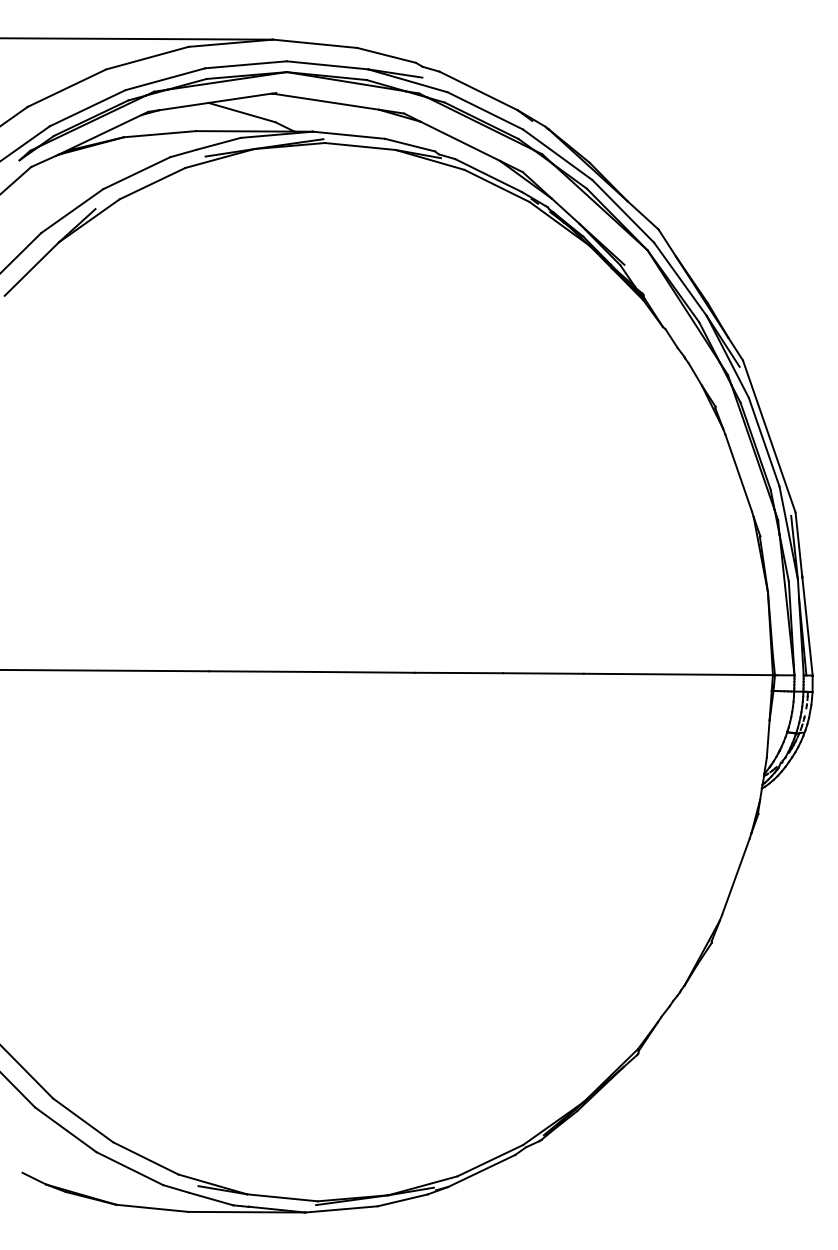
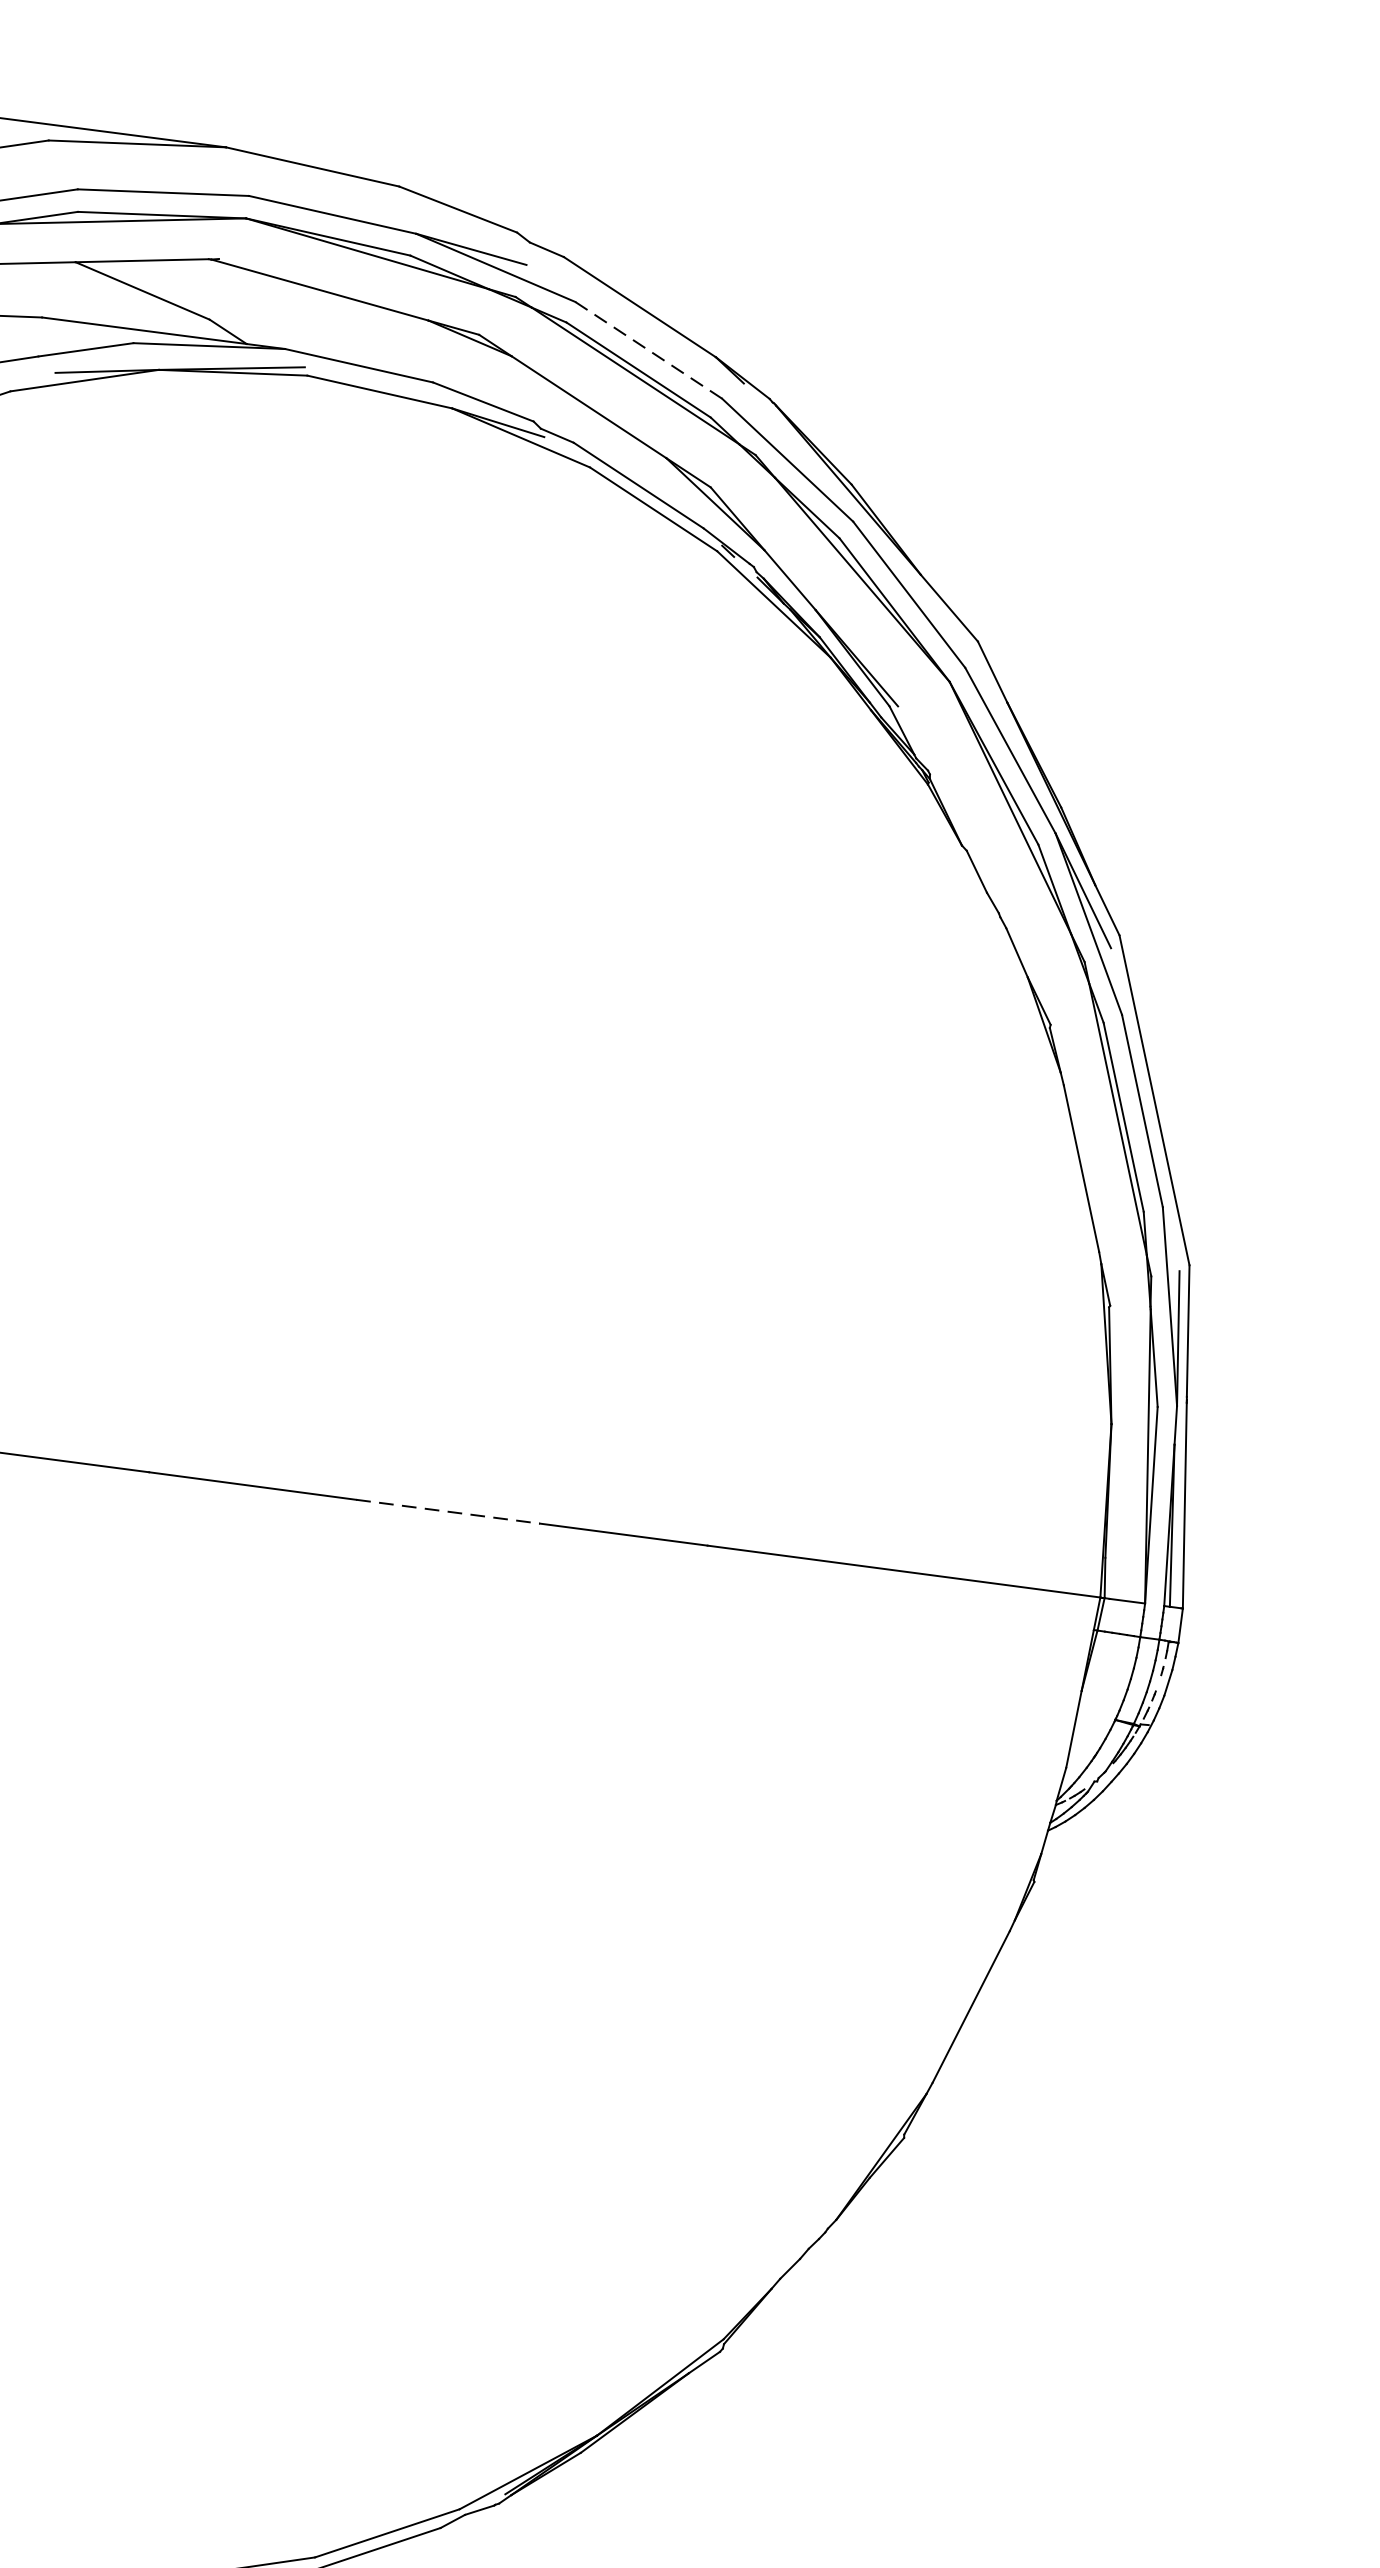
line: (485, 110) -> (649, 349), solid -> dashed
line: (459, 673) -> (449, 1512), solid -> dashed

